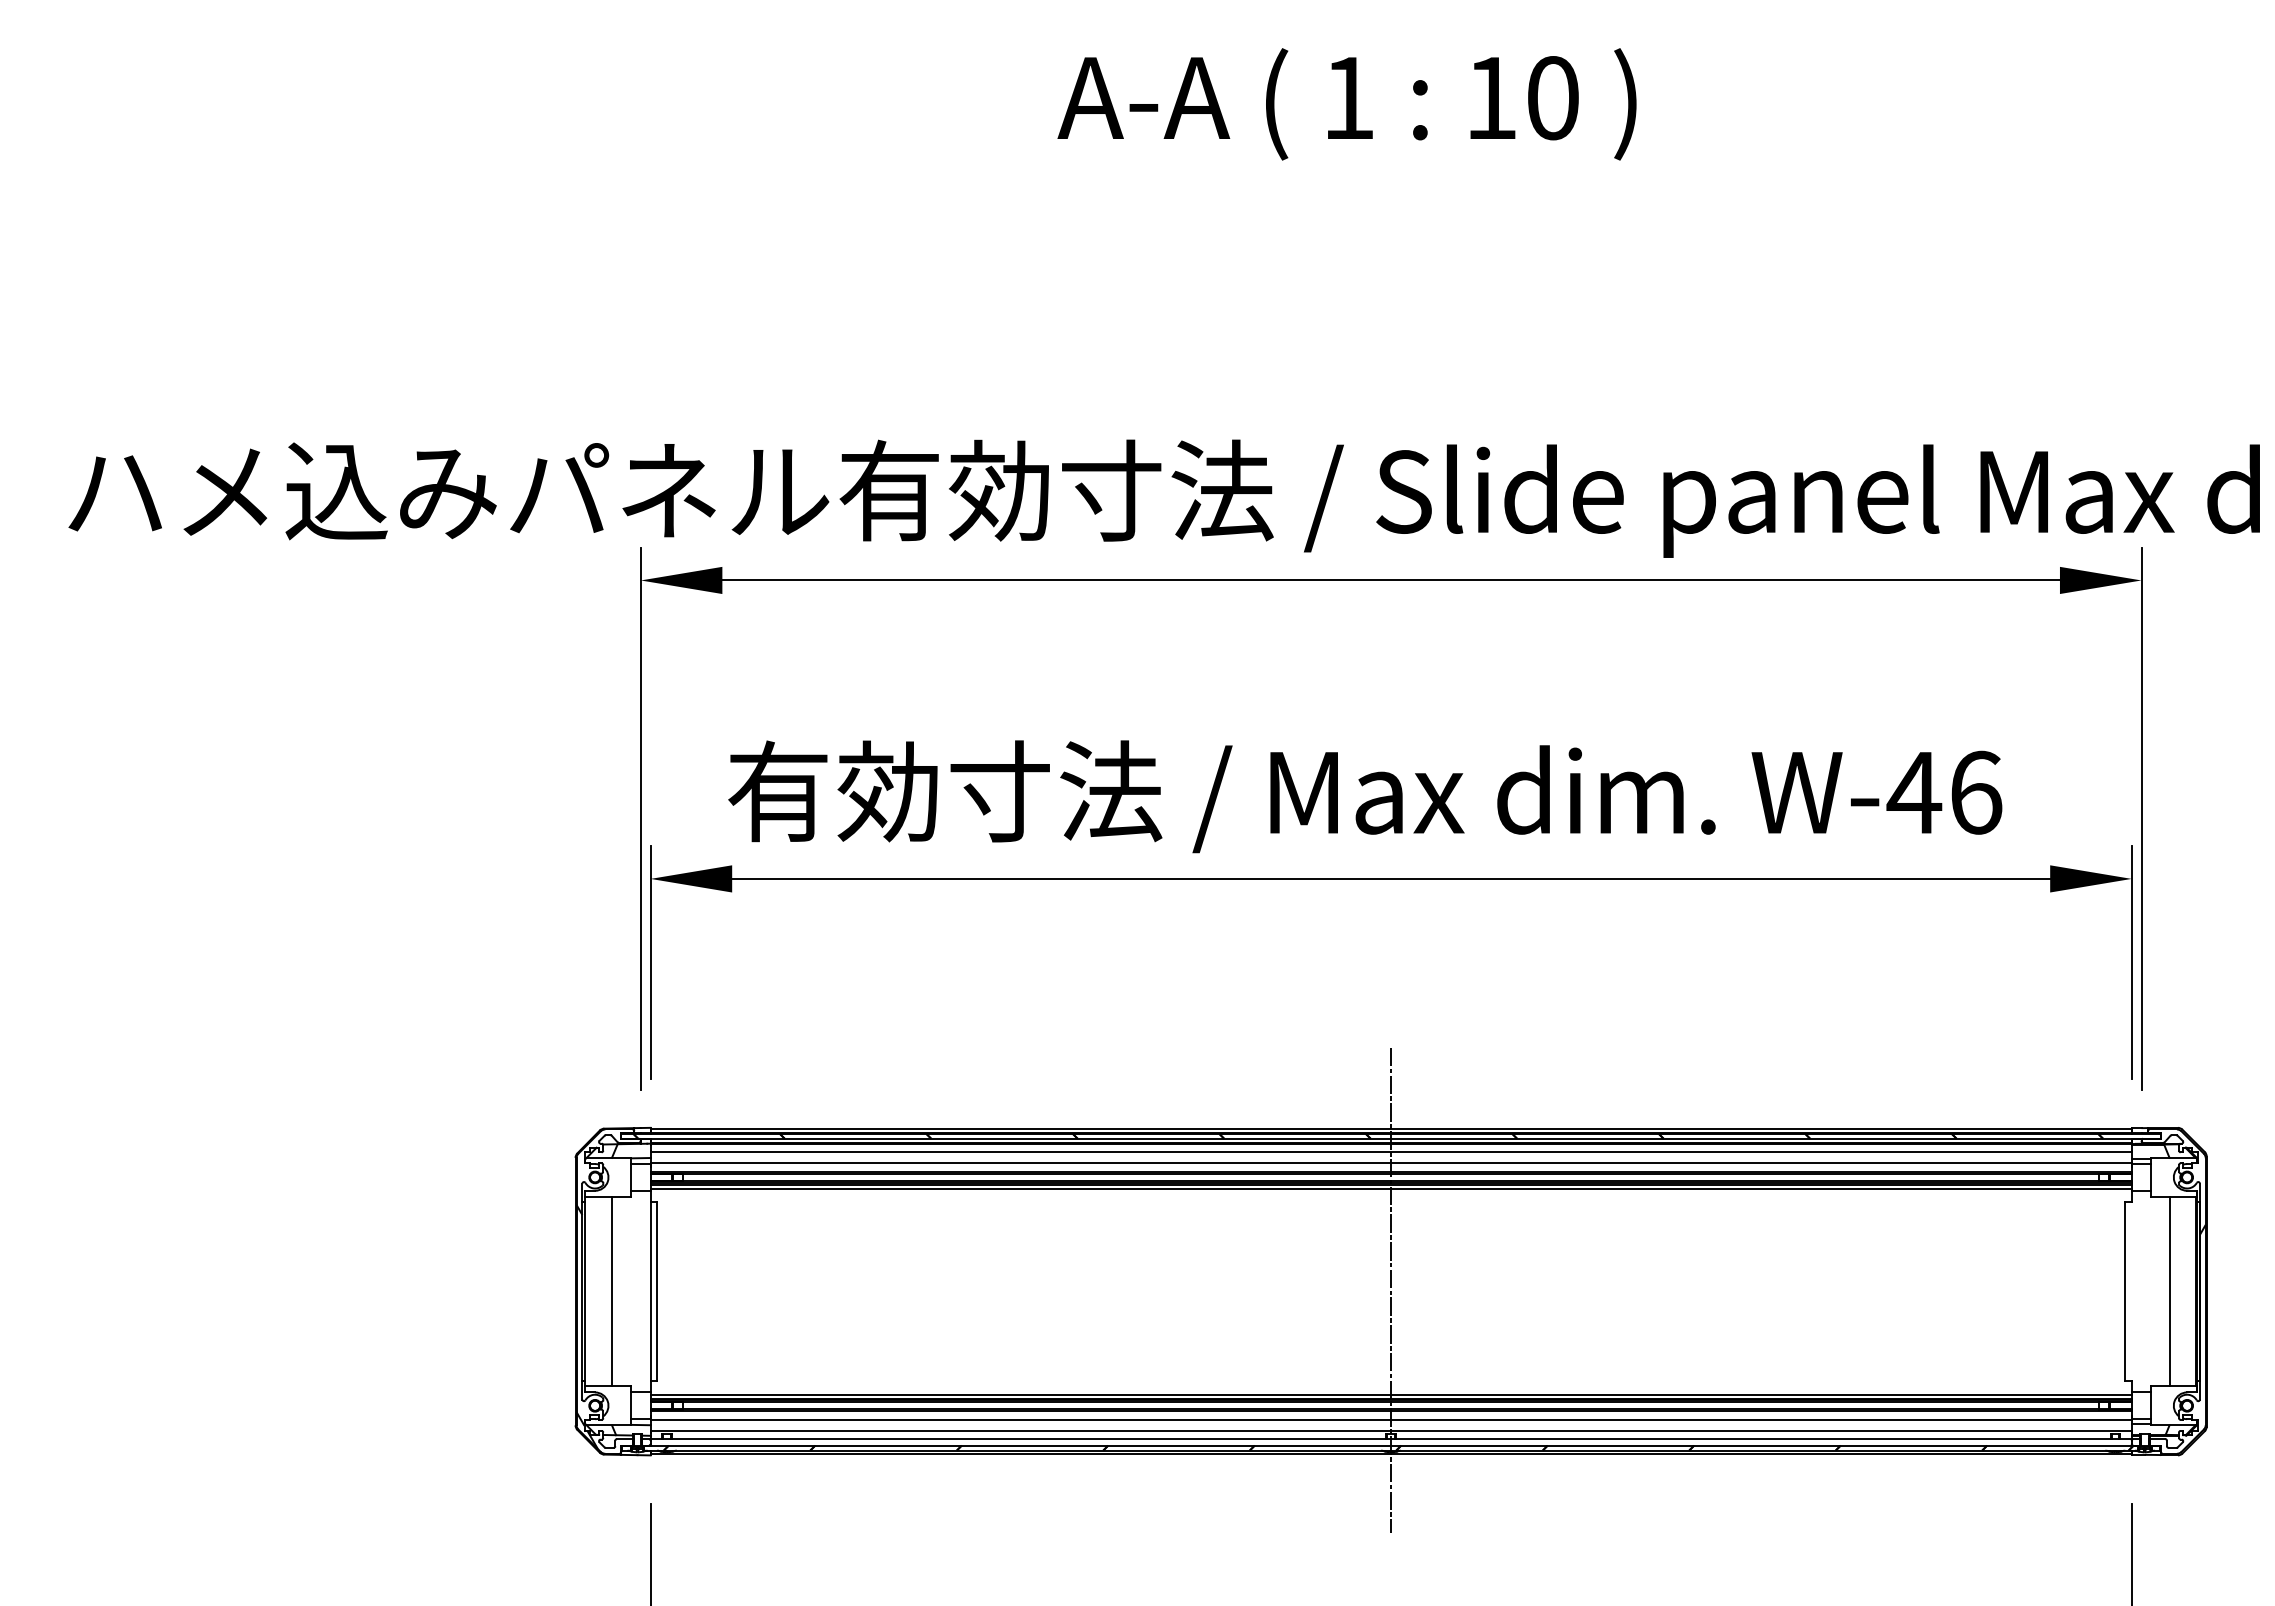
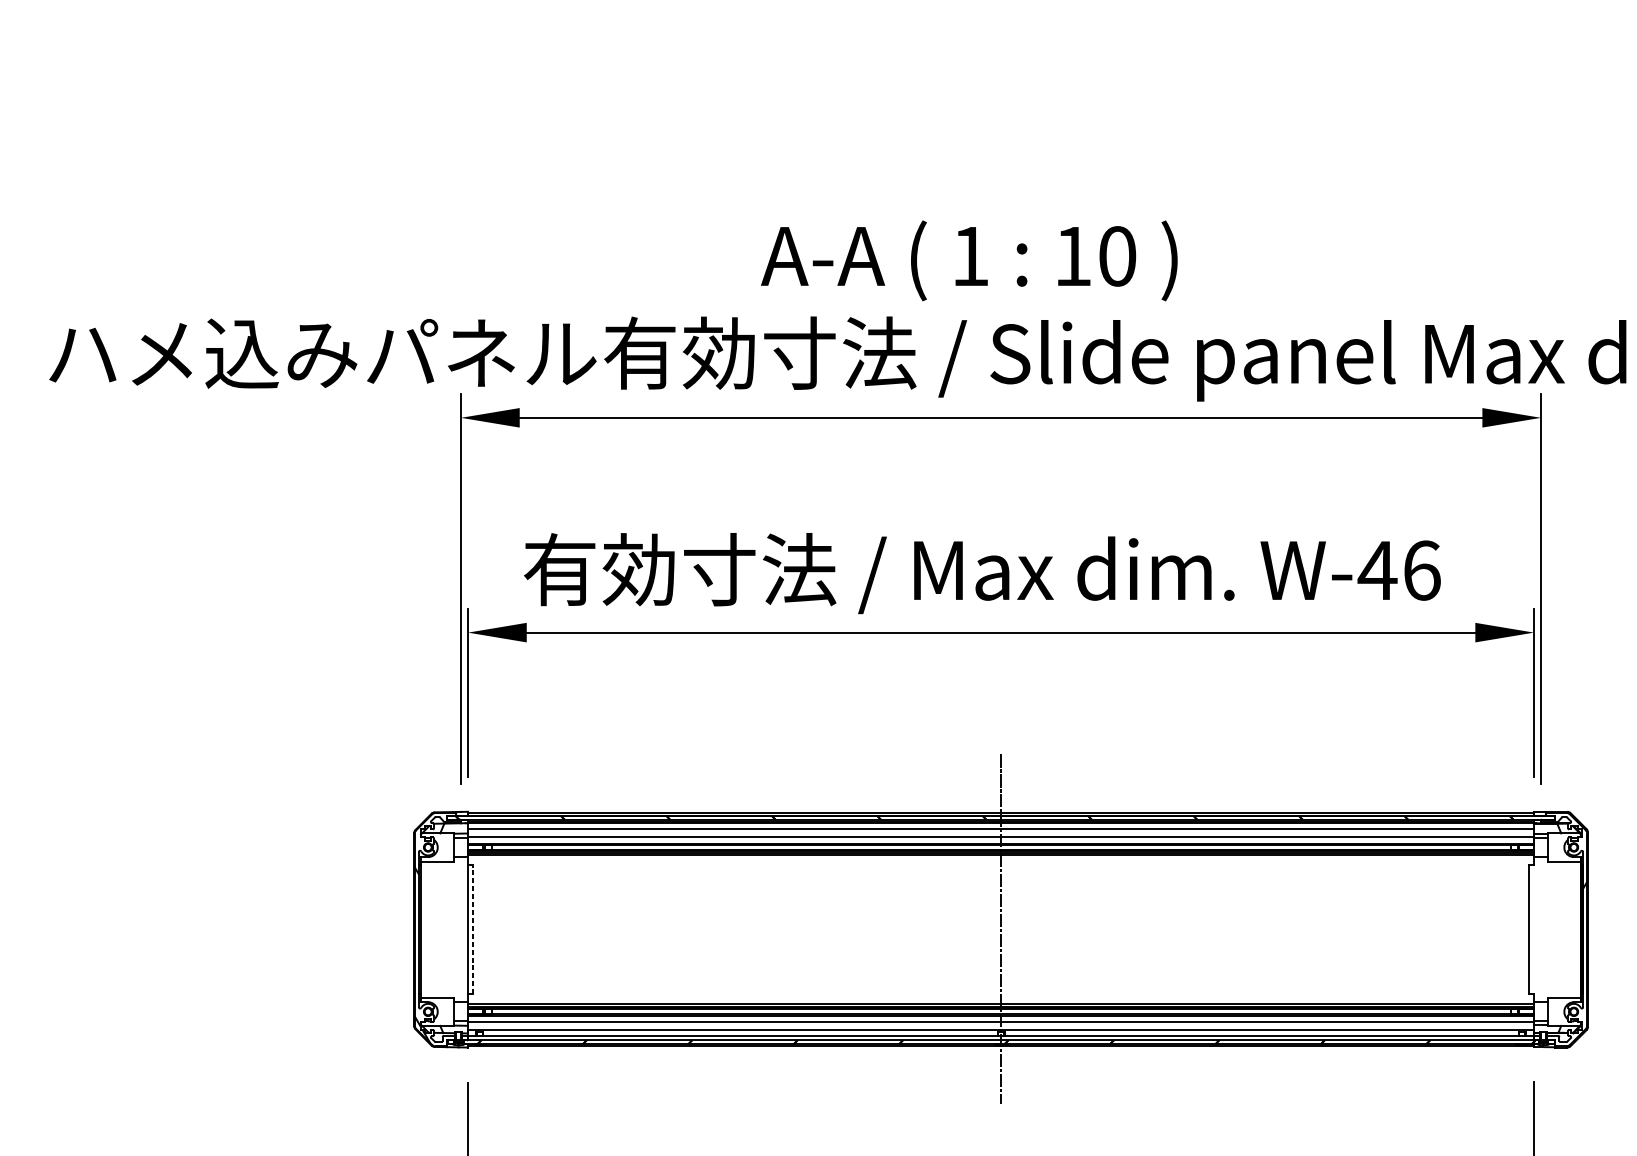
text: (1346, 104) -> (968, 260), moved
line: (611, 1291) -> (439, 929), removed
line: (657, 1291) -> (473, 929), solid -> dashed
line: (2170, 1291) -> (1561, 929), removed

